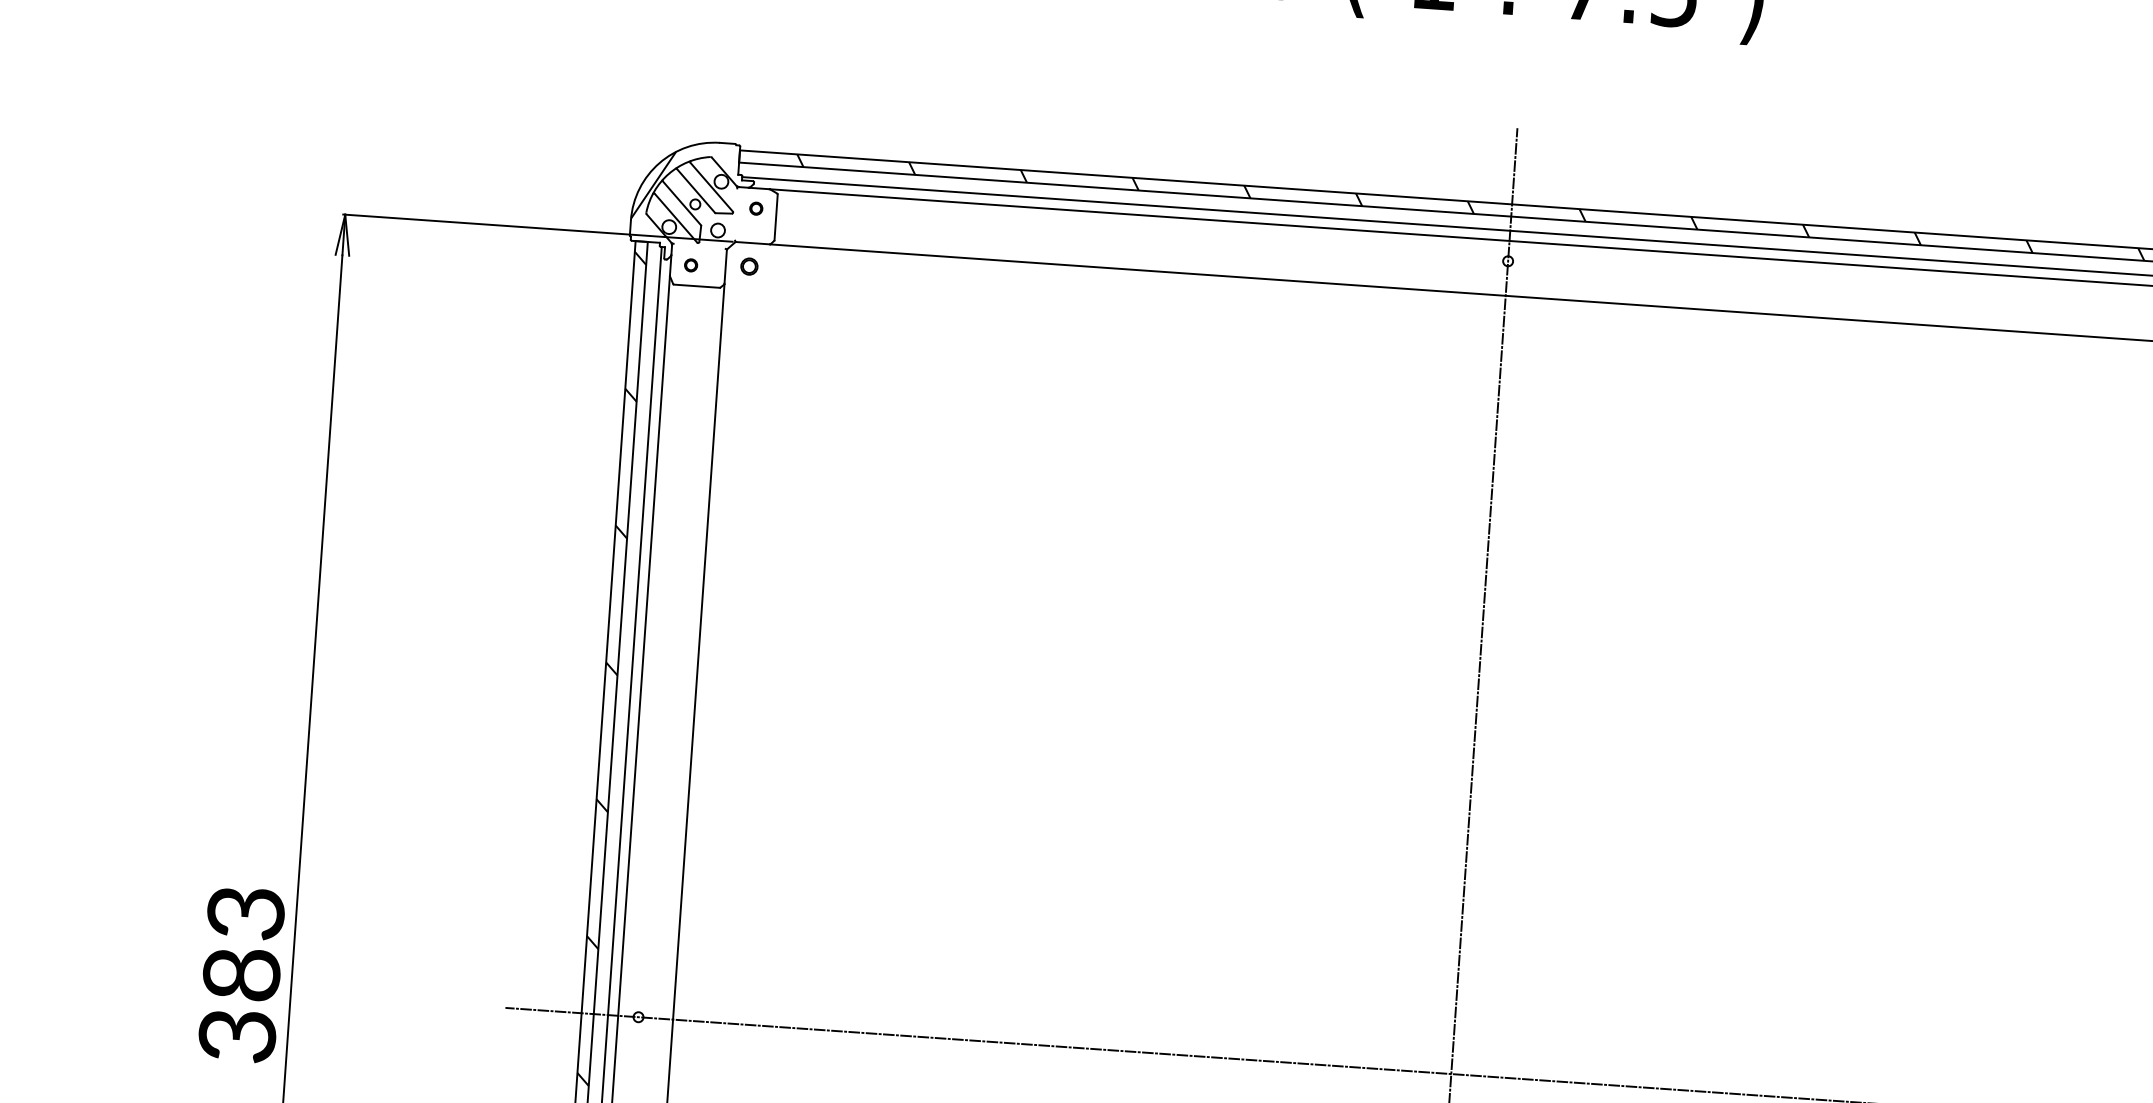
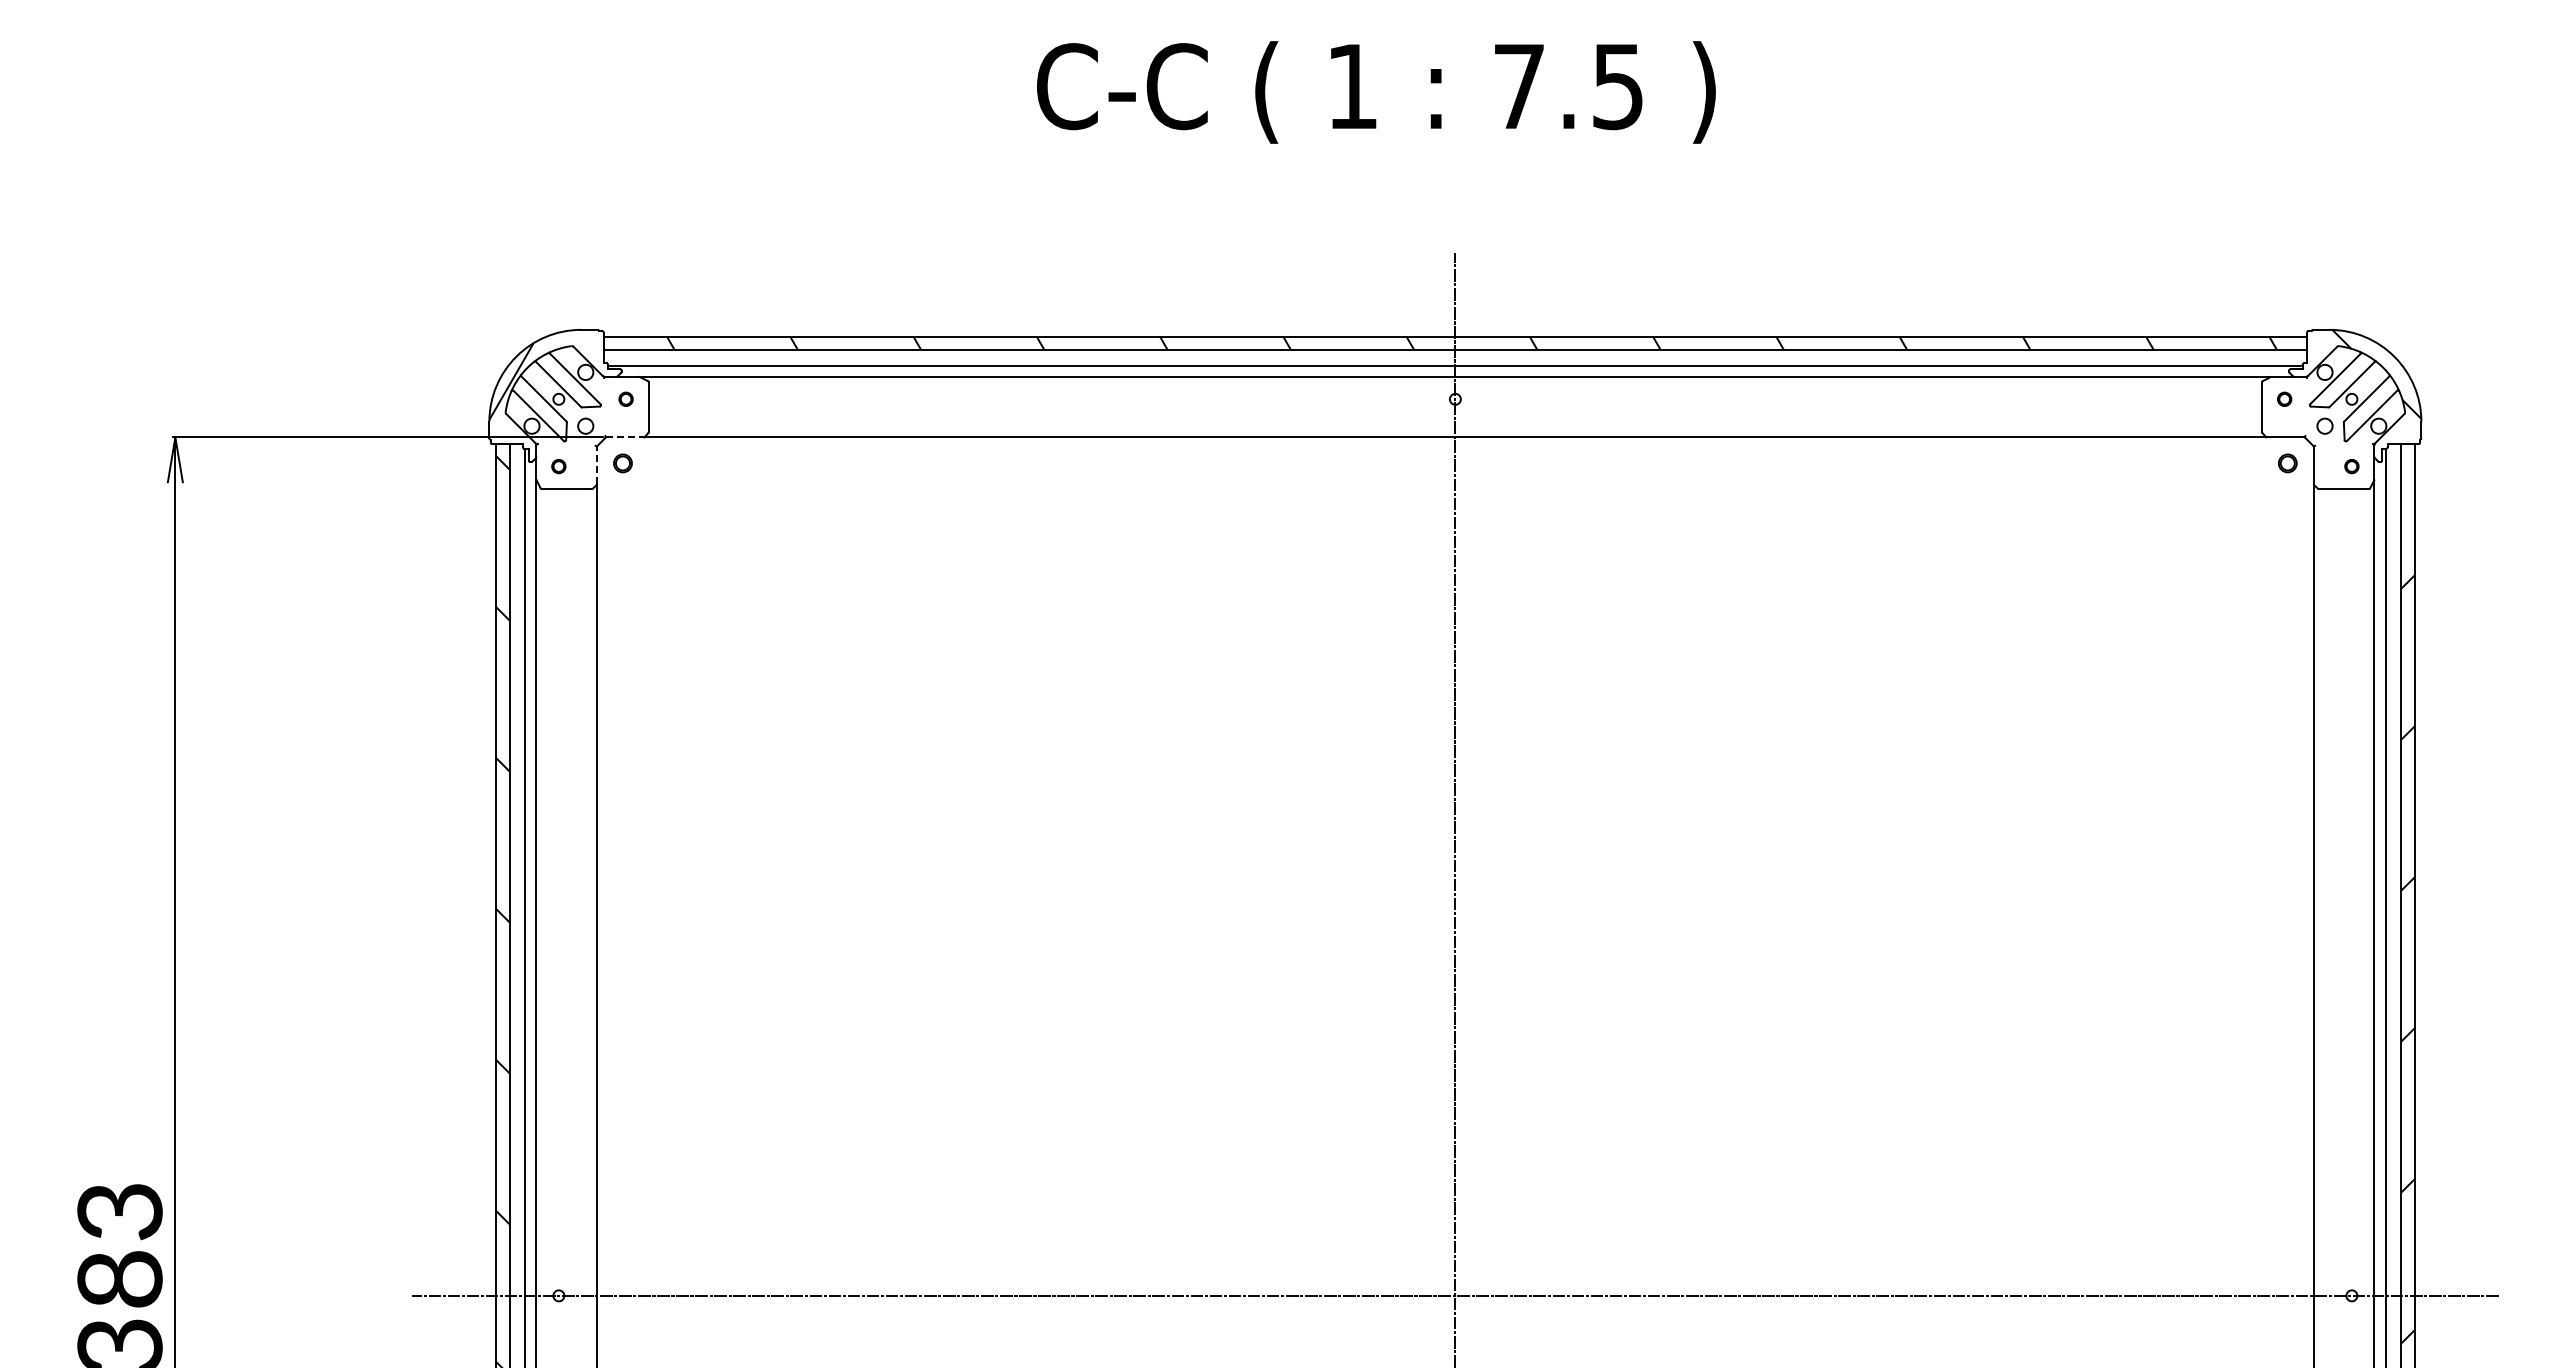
line: (752, 243) -> (624, 437), solid -> dashed
line: (725, 266) -> (596, 465), solid -> dashed

